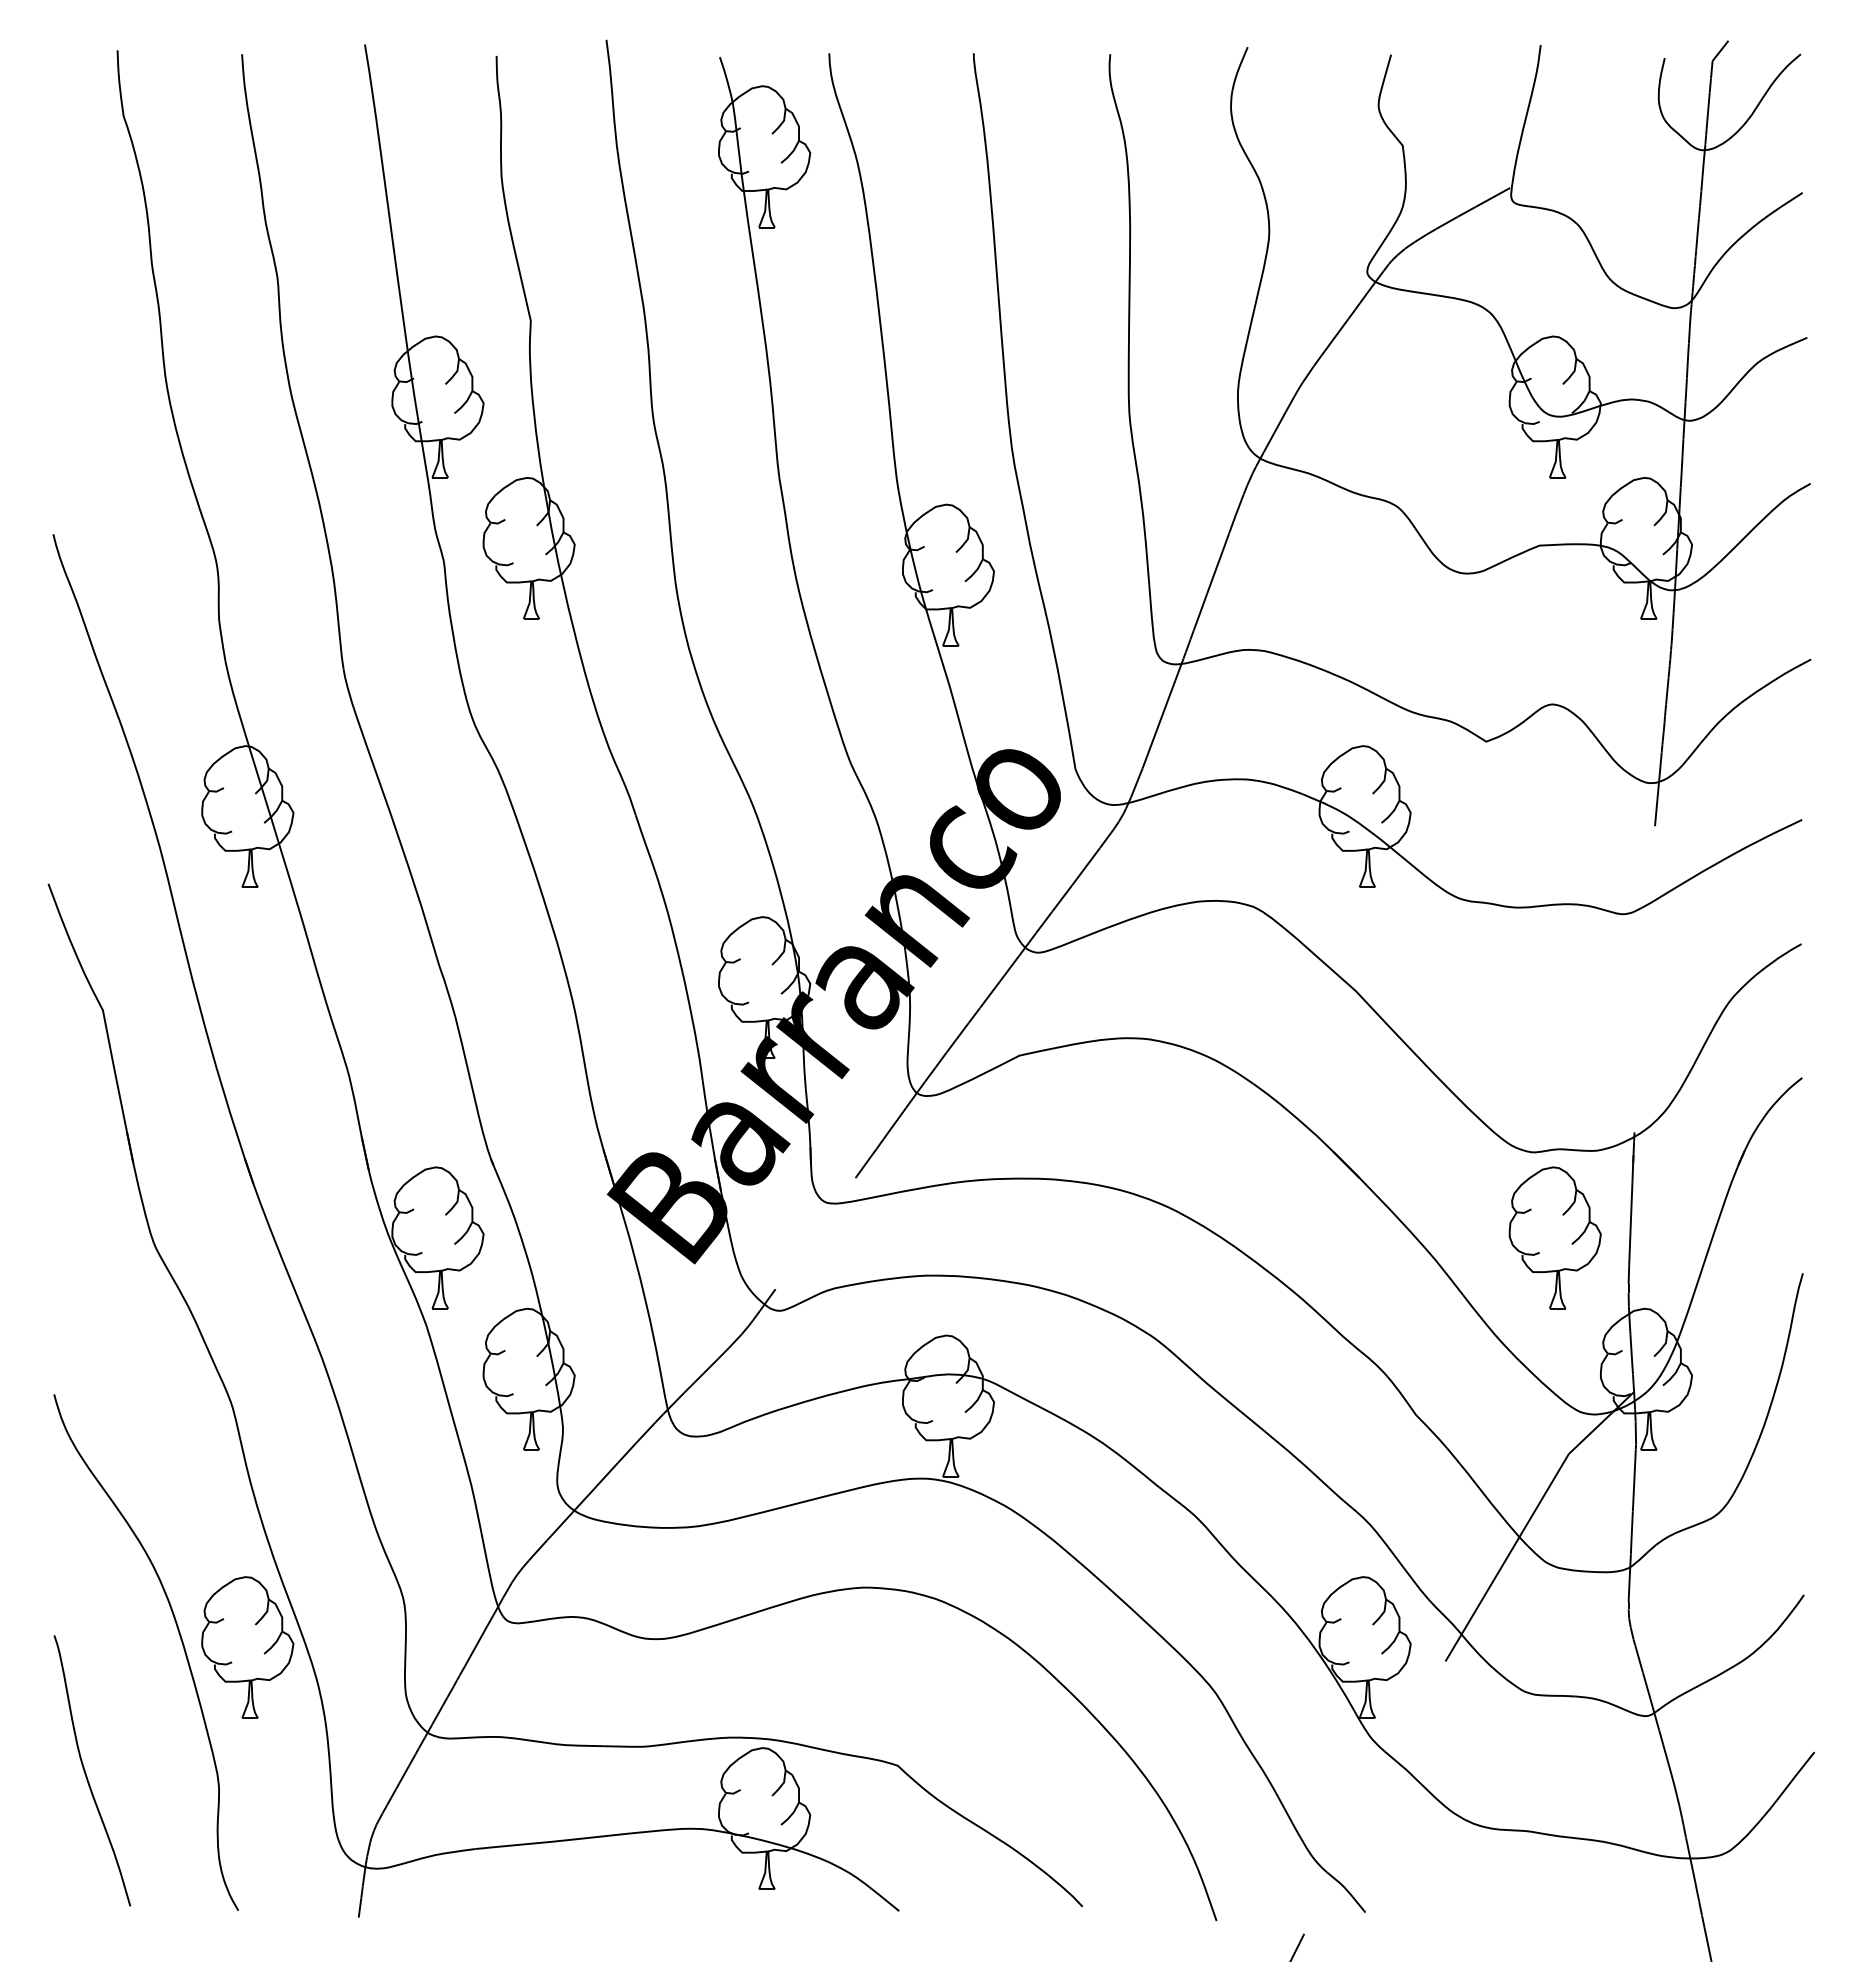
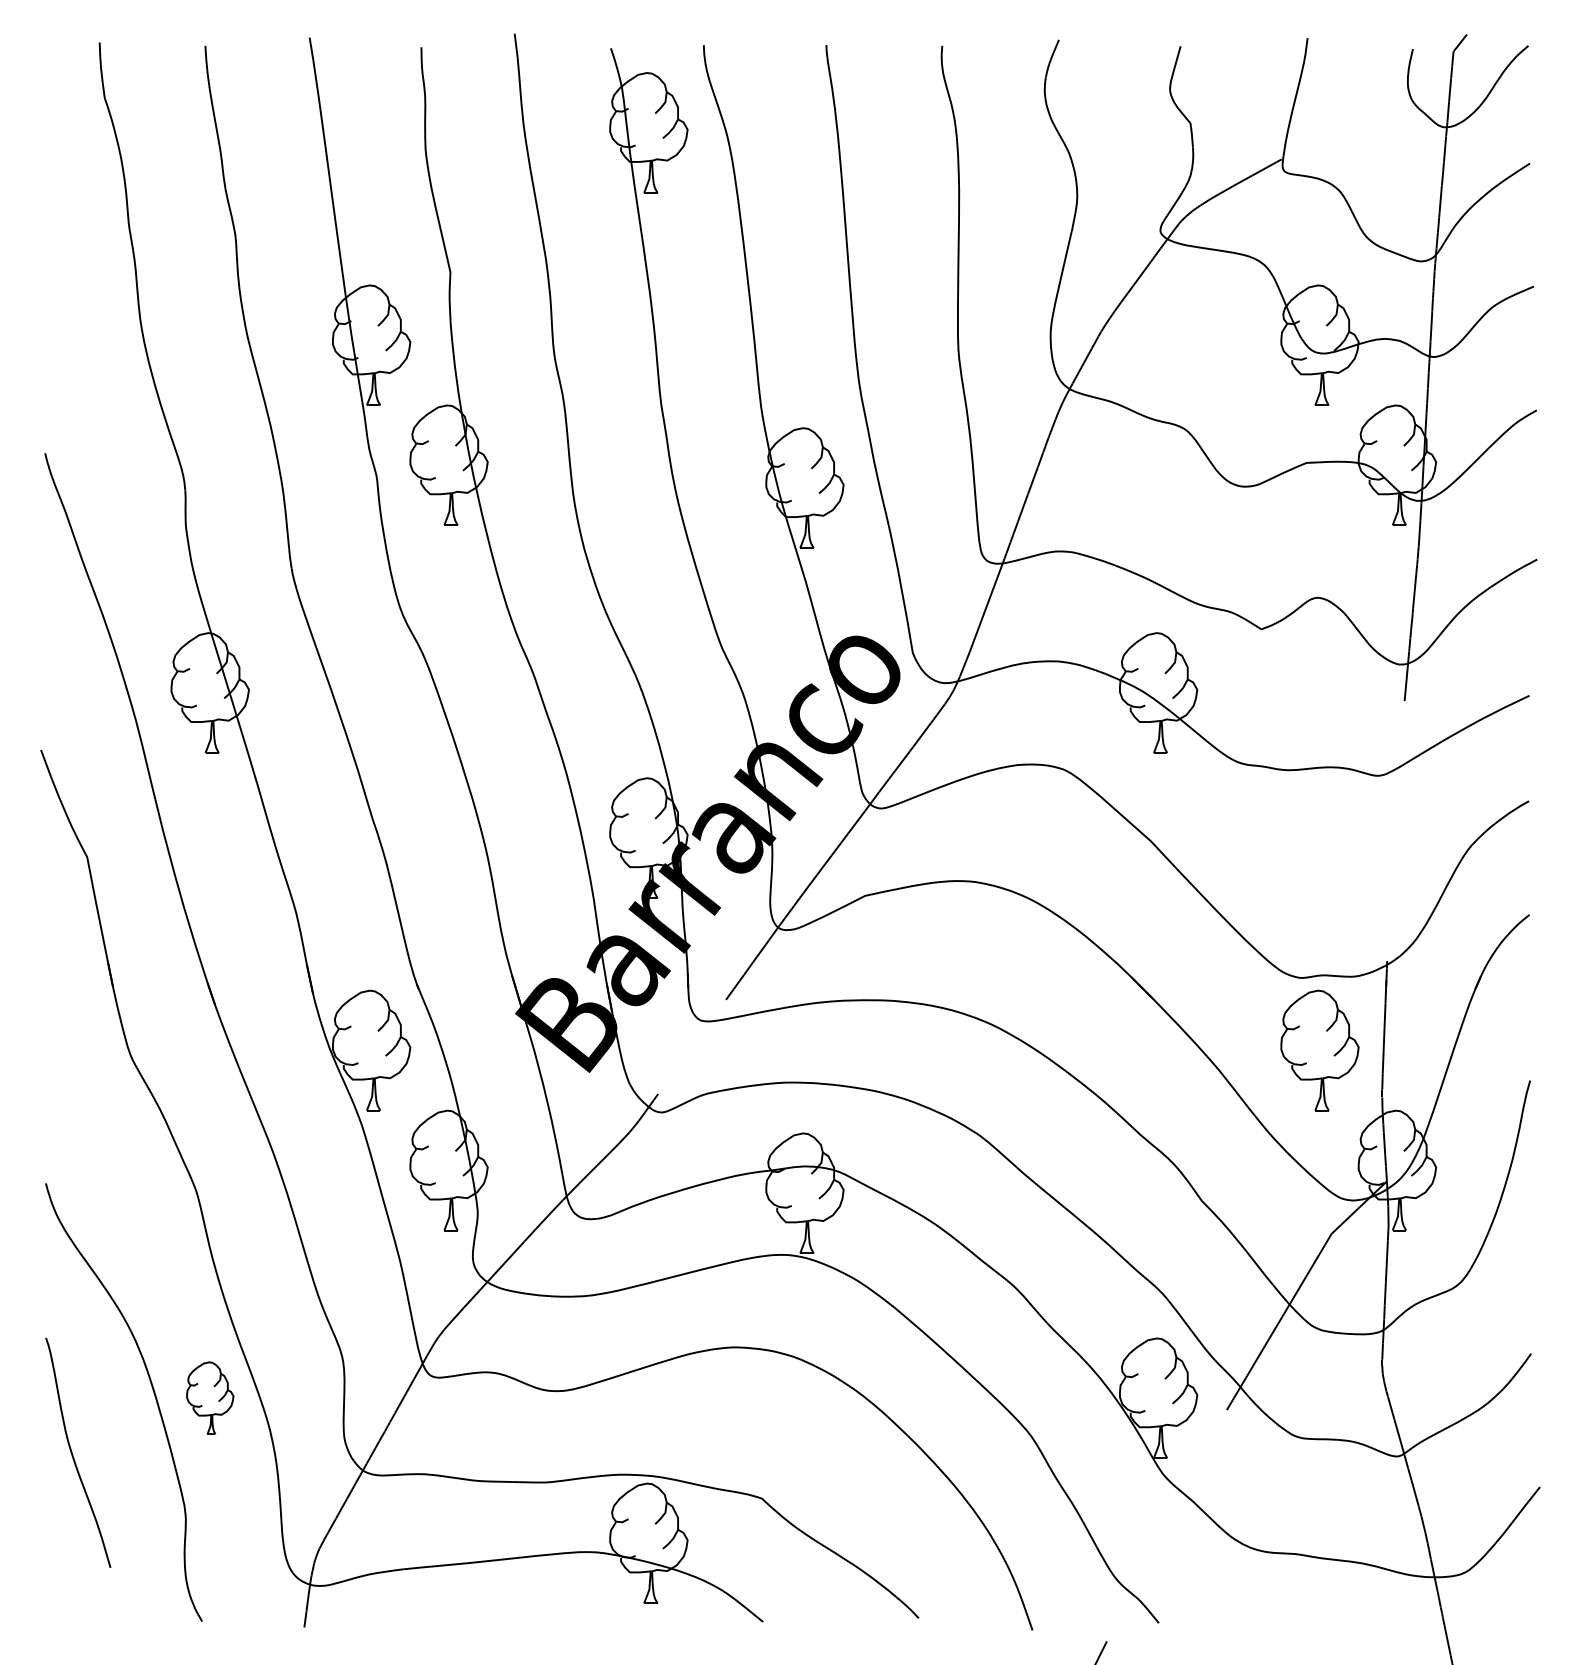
part: (247, 1647) -> (209, 1398), size x0.6
curve: (86, 1773) -> (73, 1455), moved

